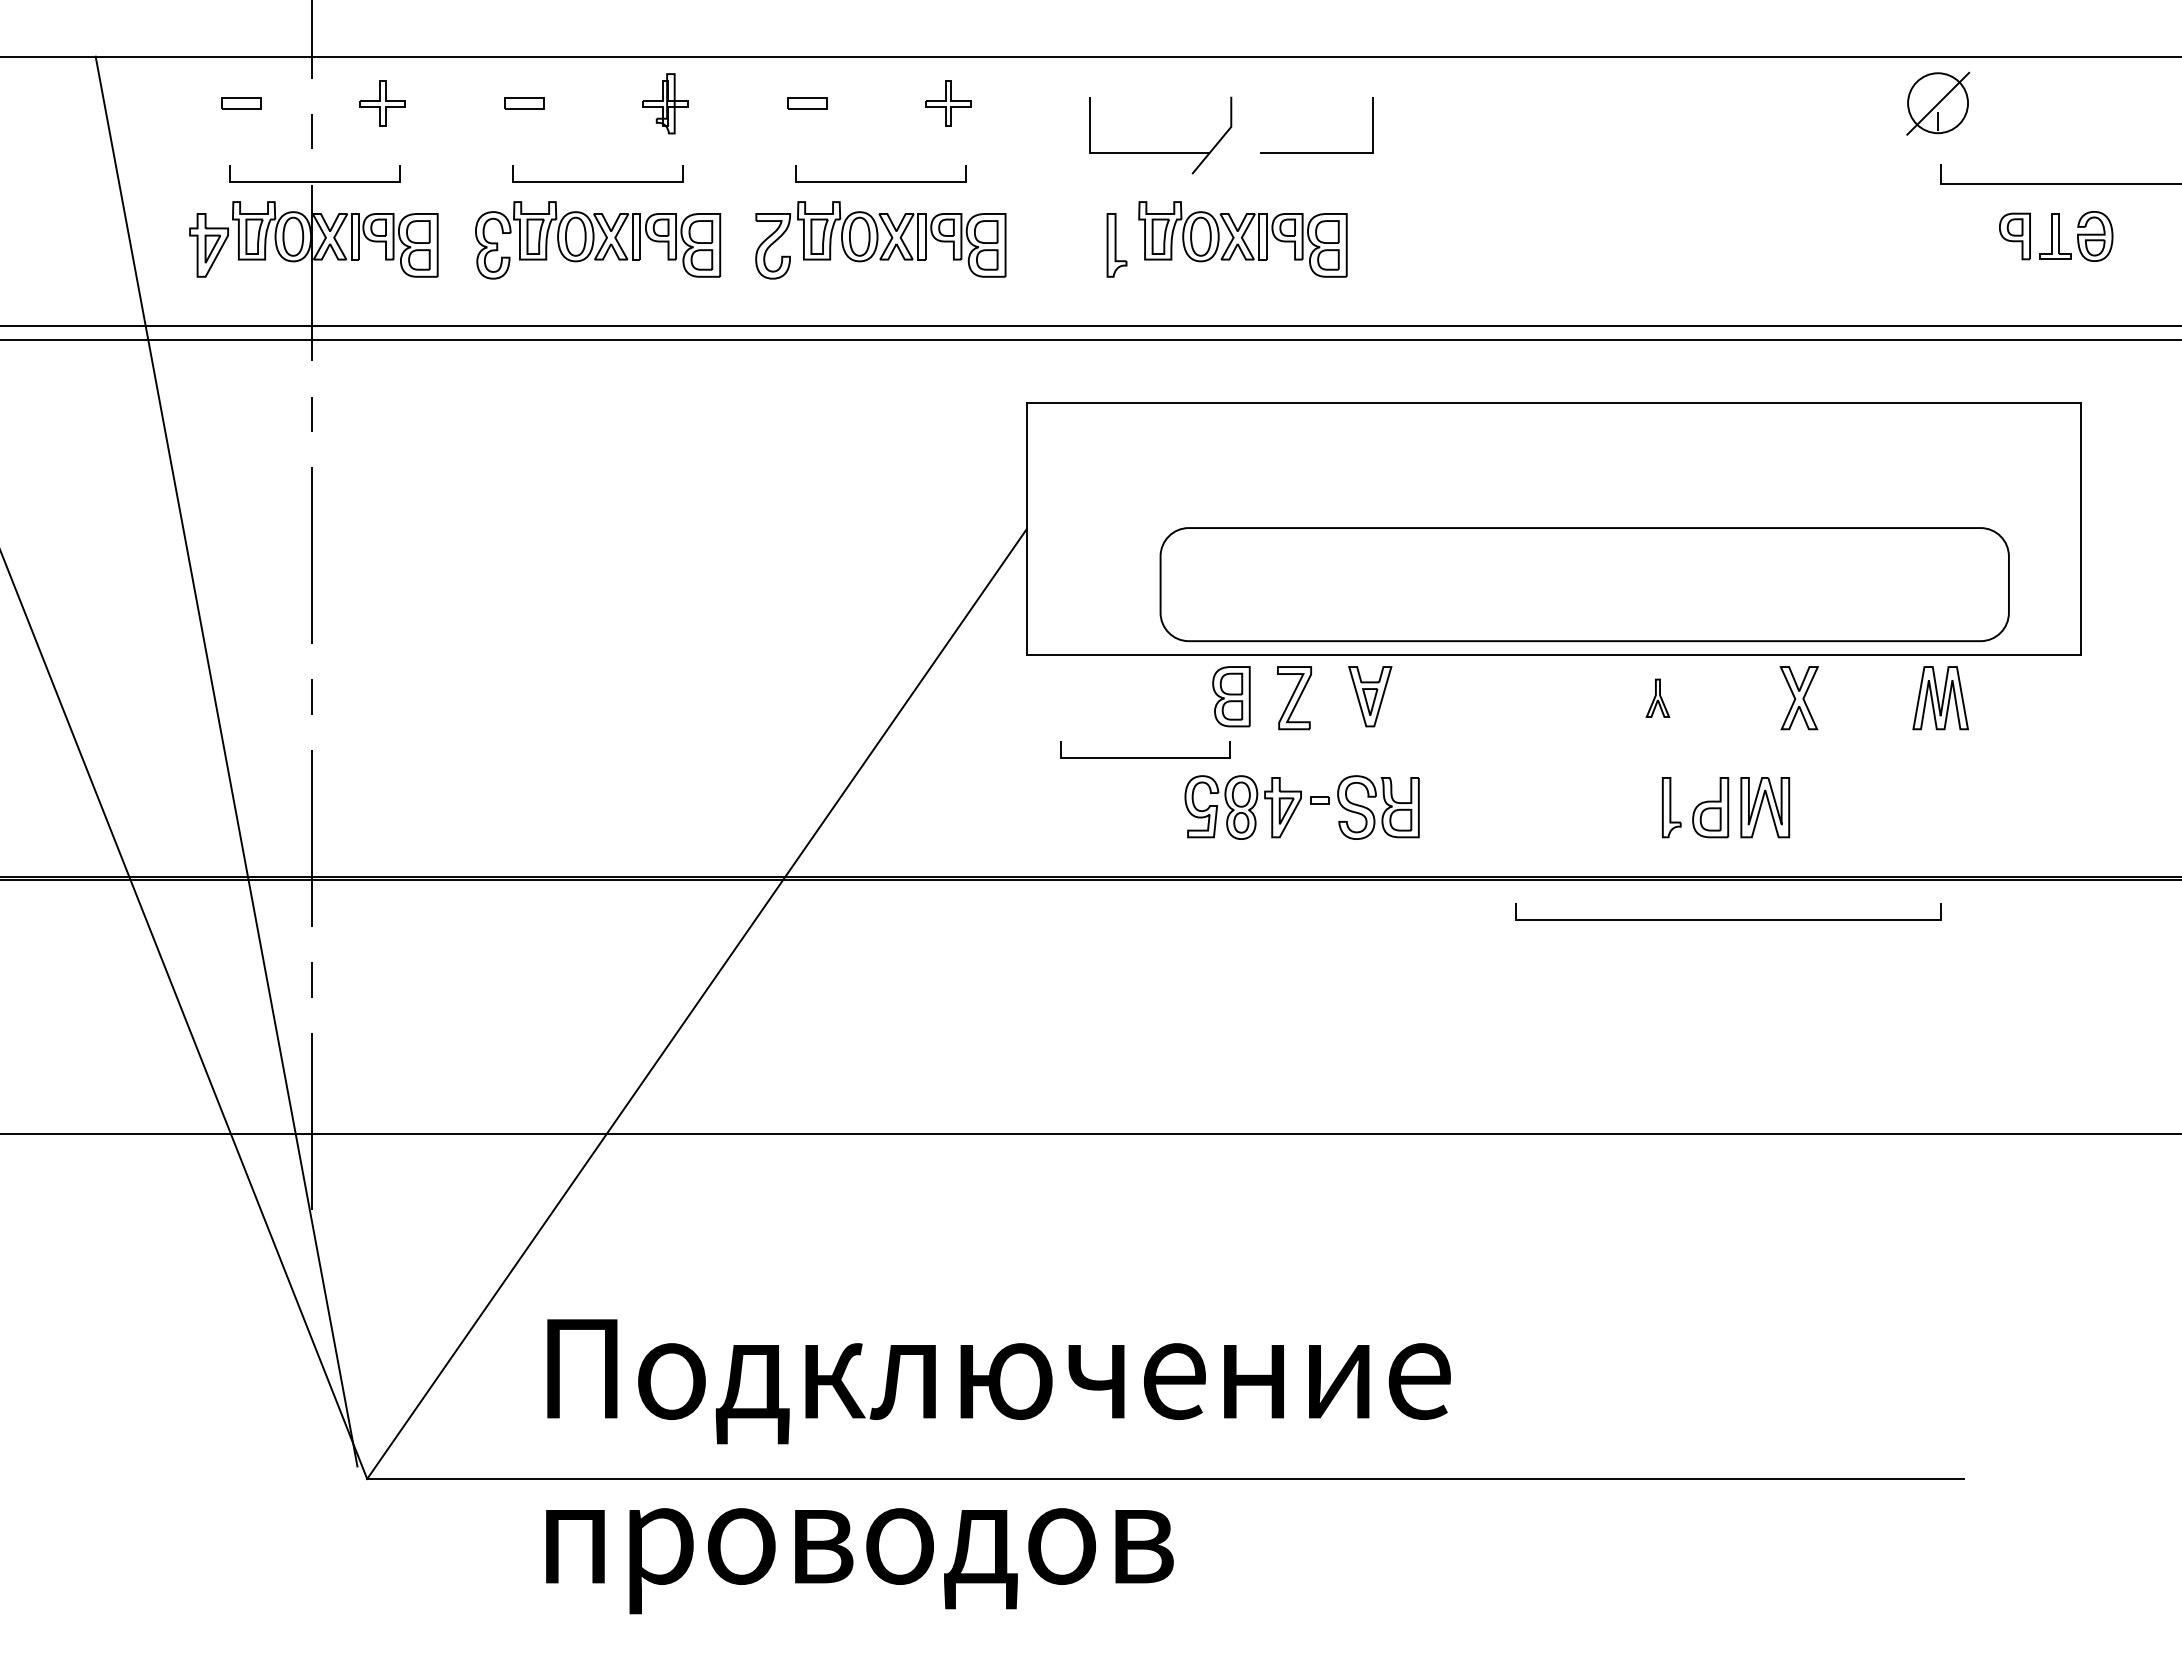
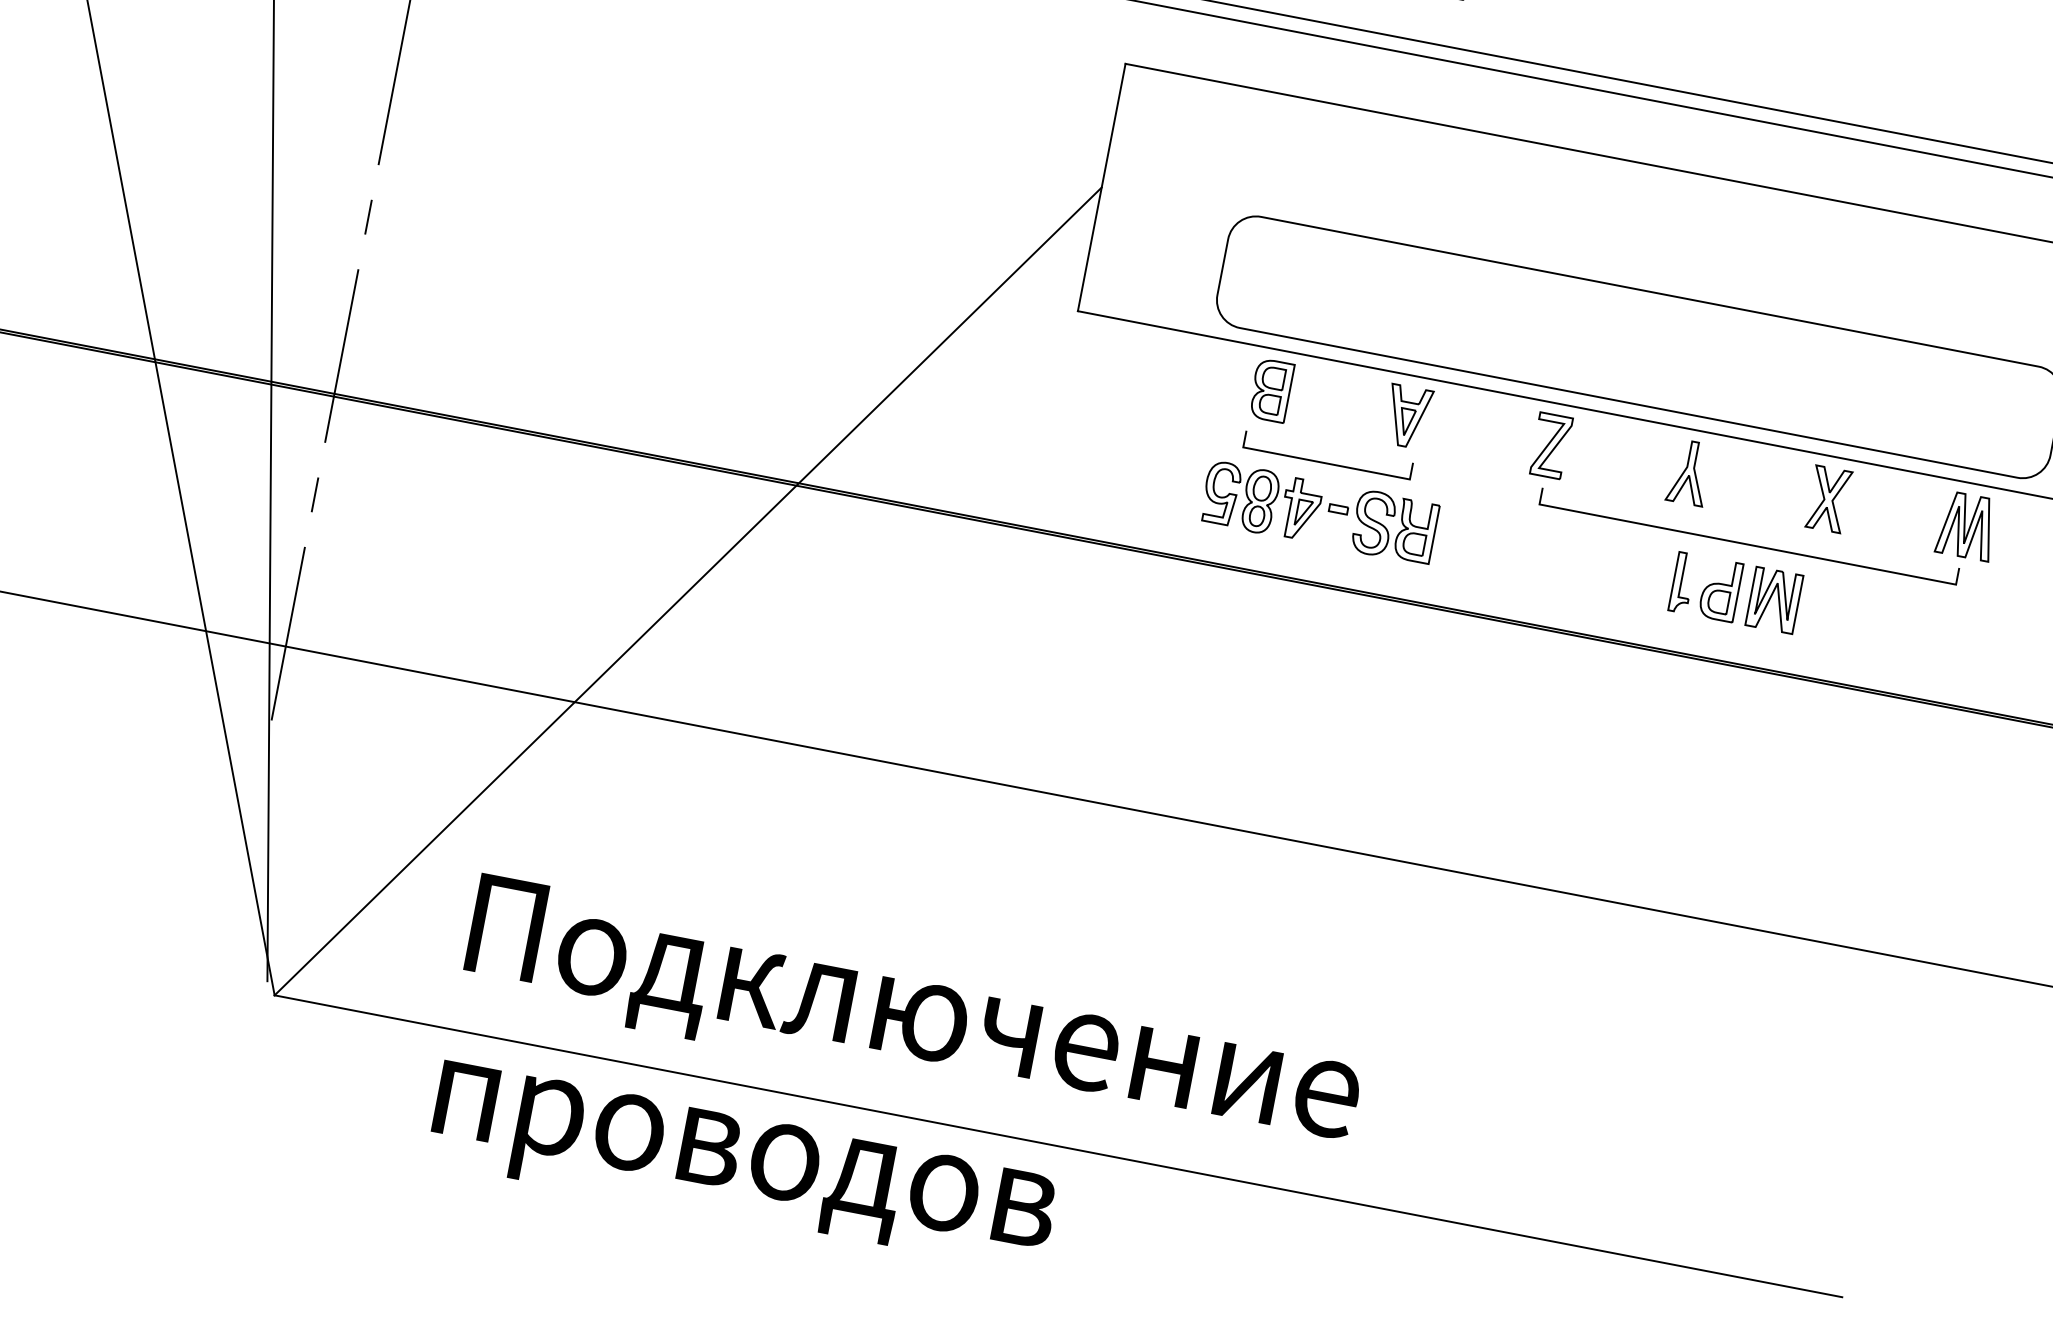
part: (1294, 698) -> (1550, 446), moved
part: (1657, 698) -> (1689, 472), size x1.67
curve: (1145, 757) -> (1326, 463), moved
curve: (1728, 919) -> (1747, 544), moved

